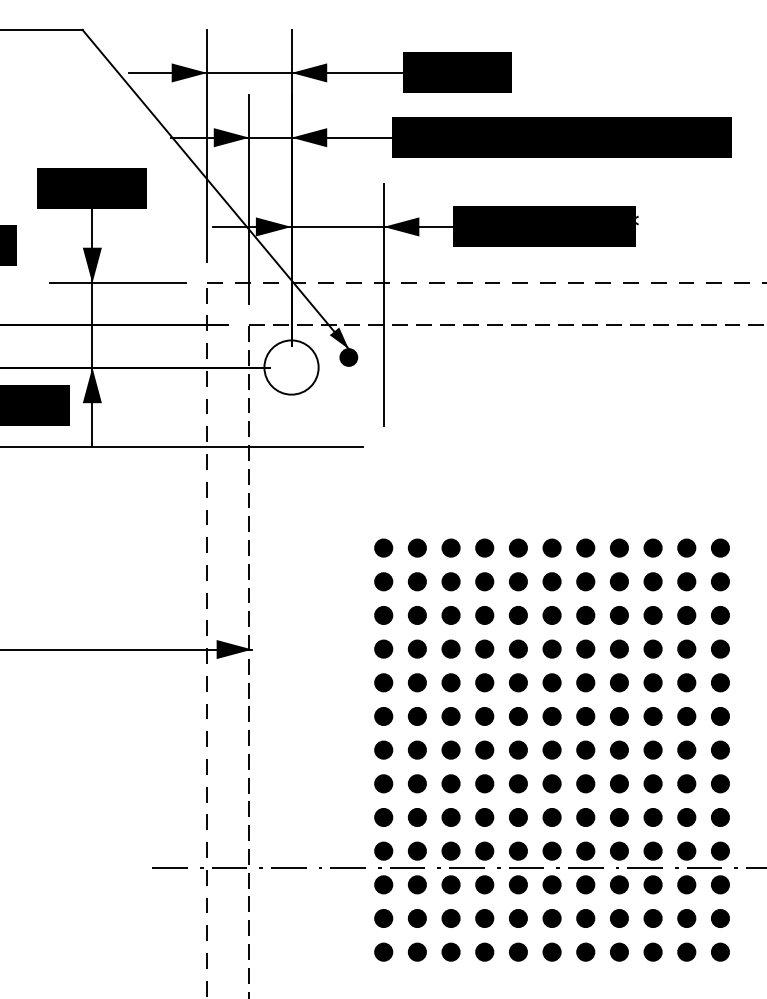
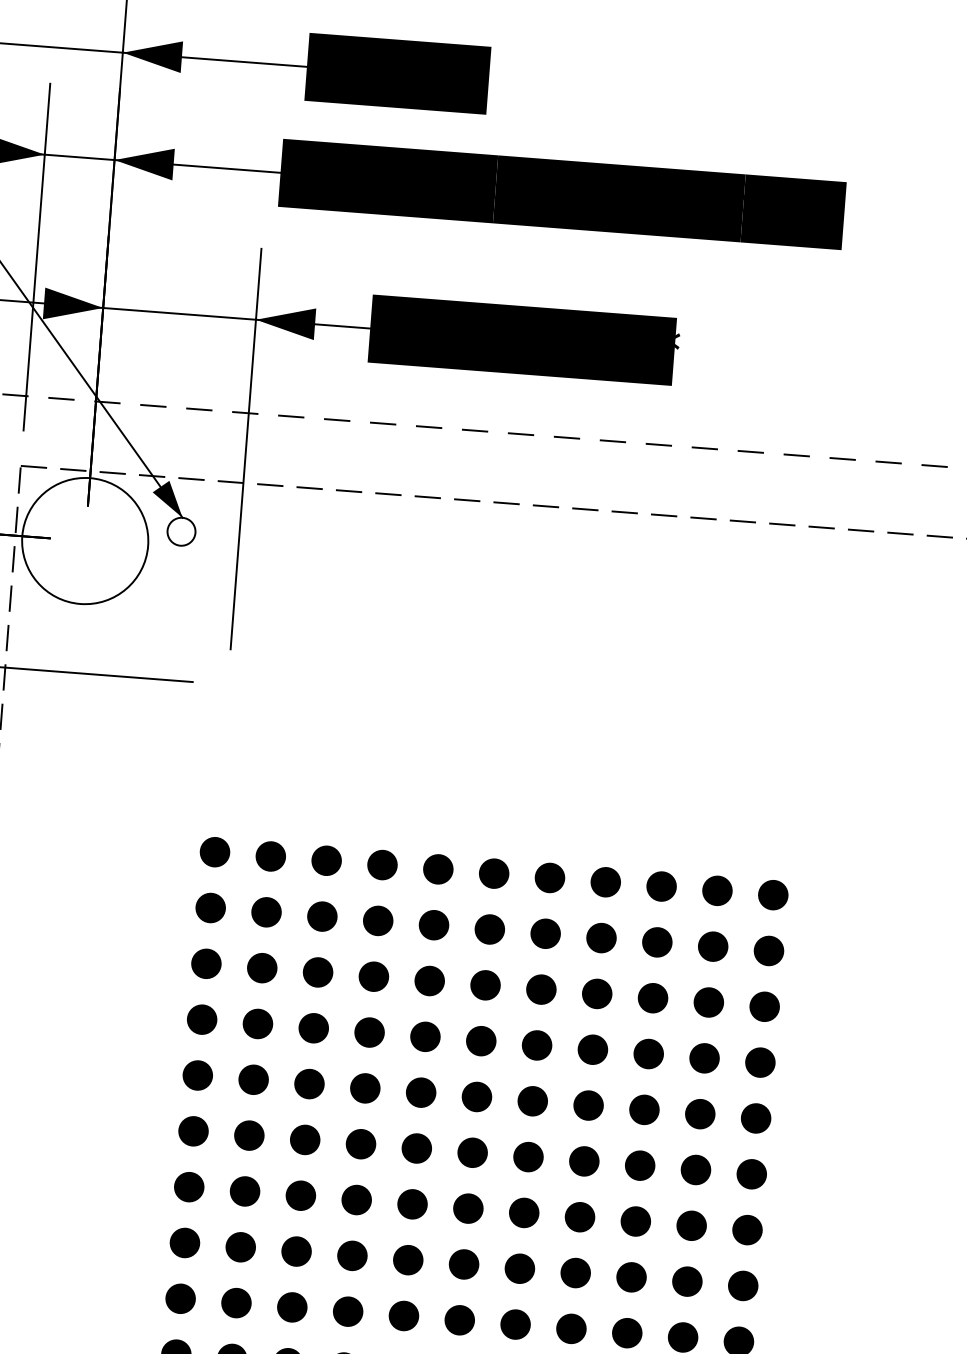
fill: (348, 357) -> (180, 531), removed
circle: (291, 367) -> (85, 541), size x1.4

